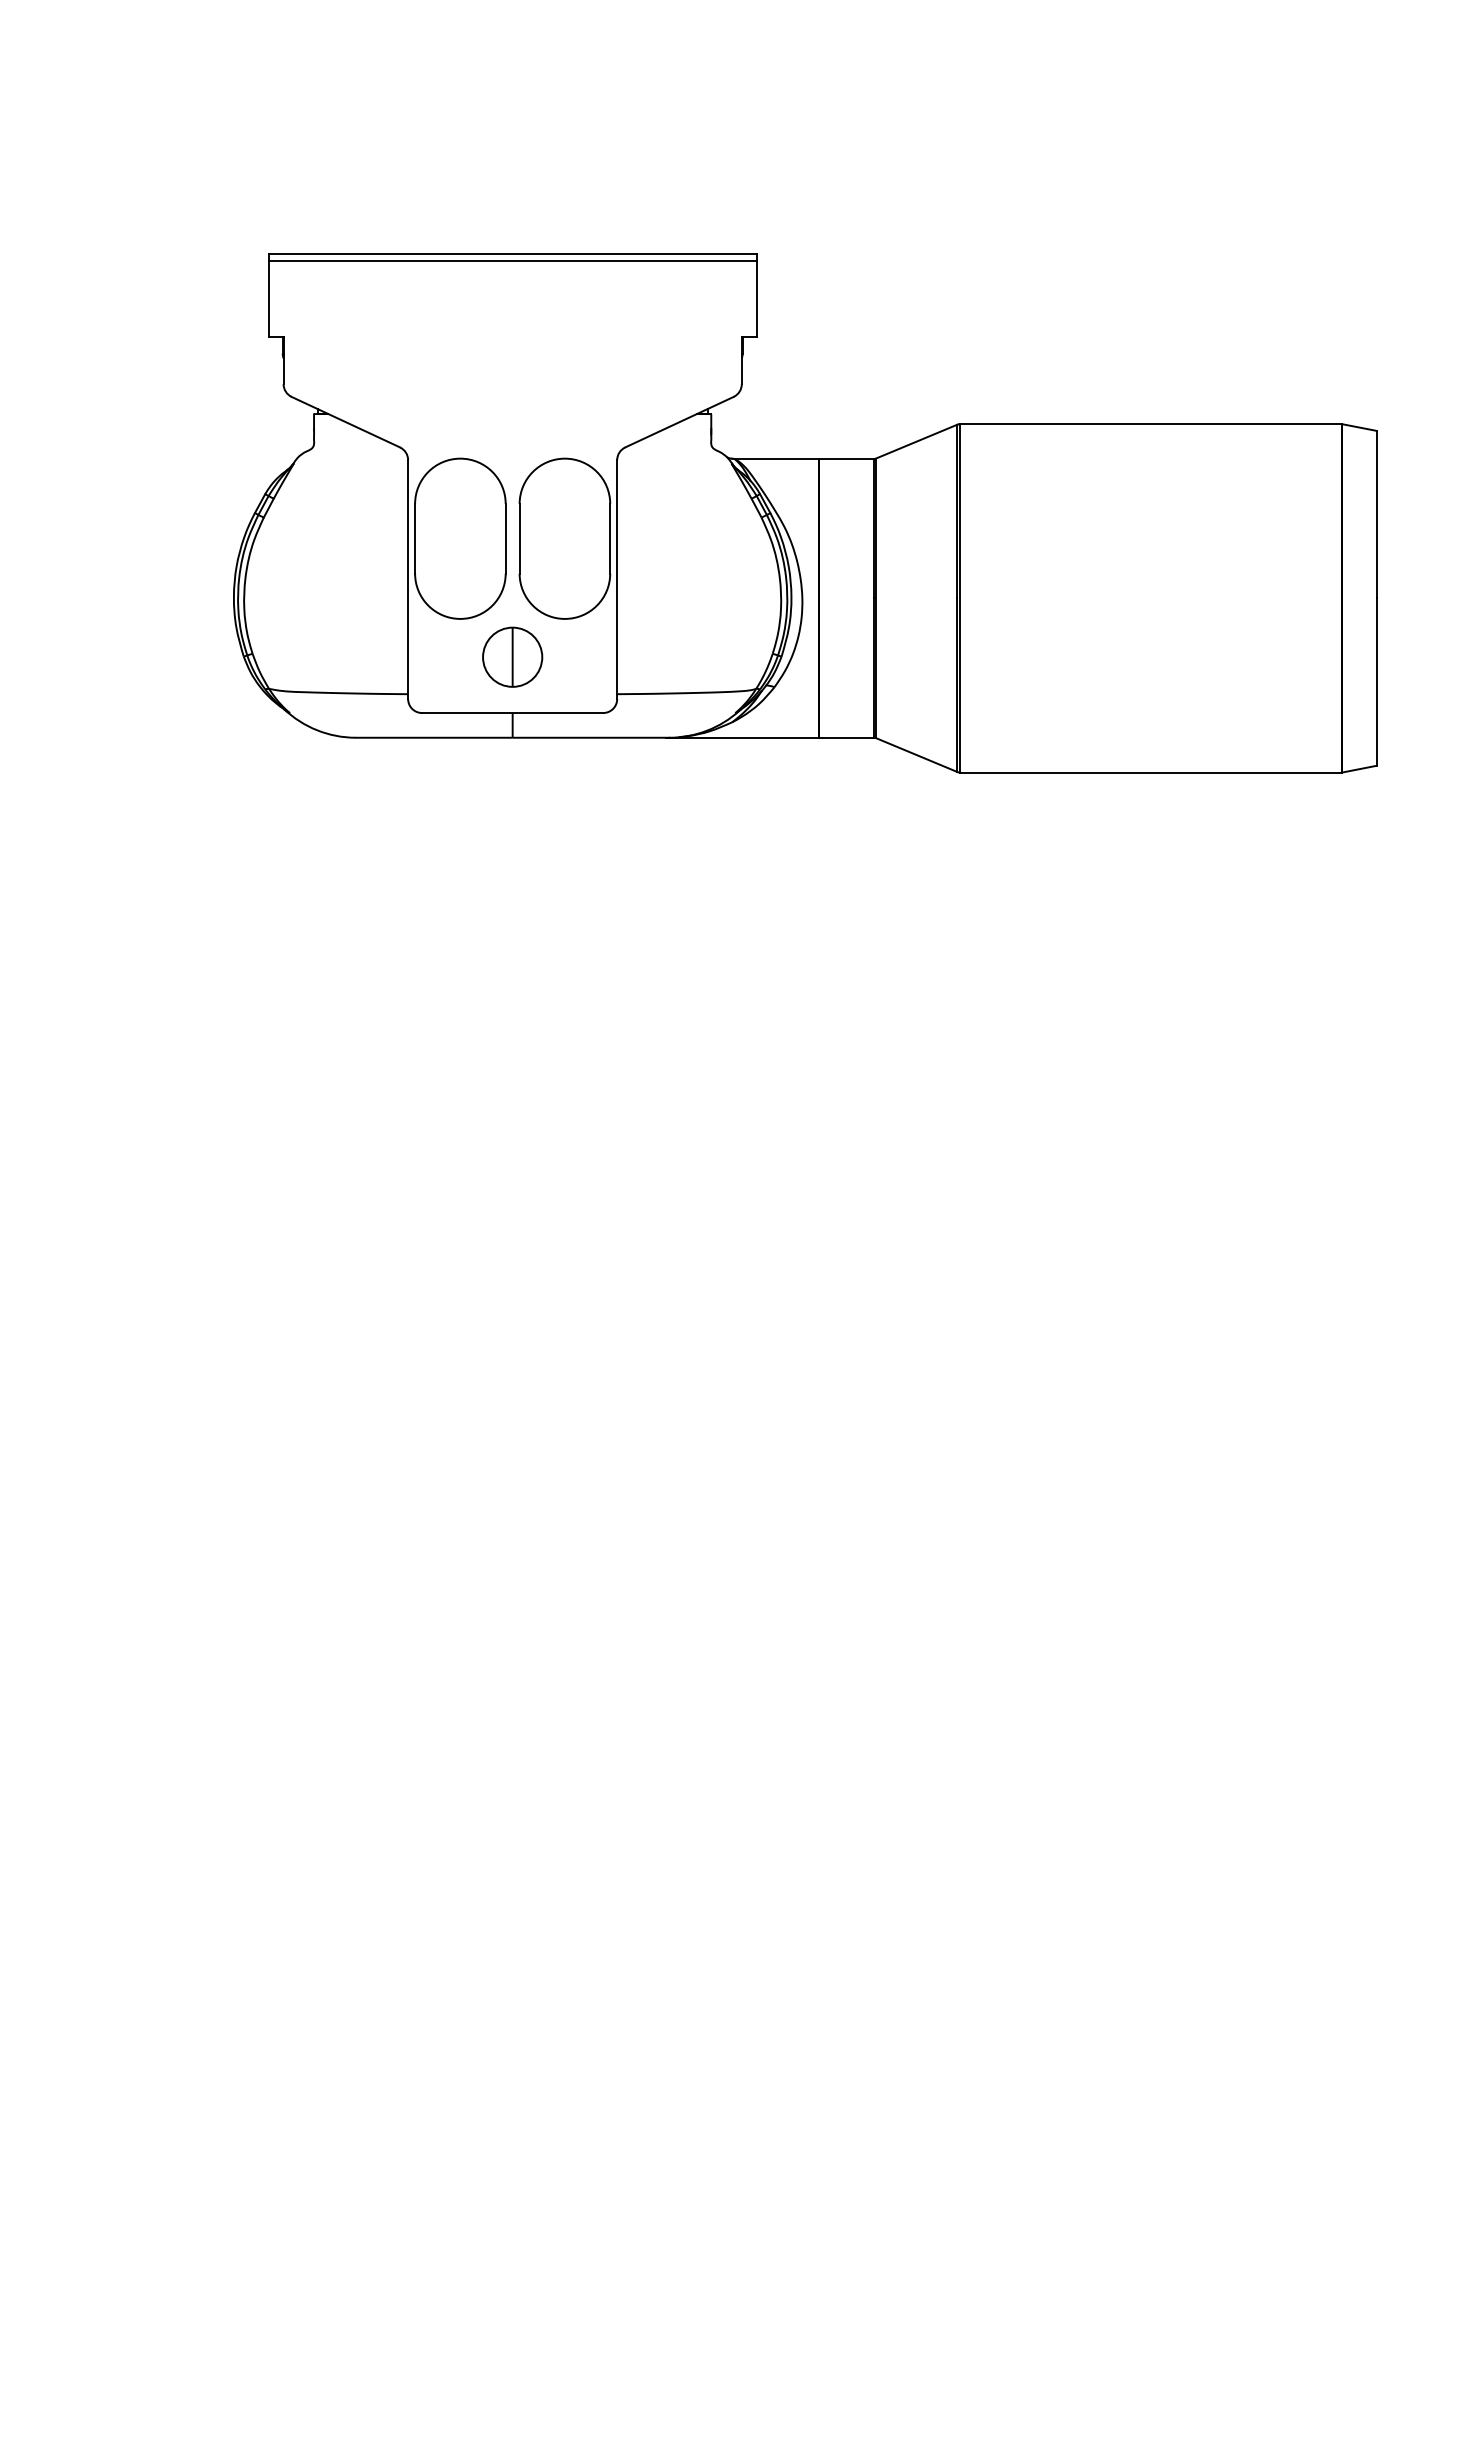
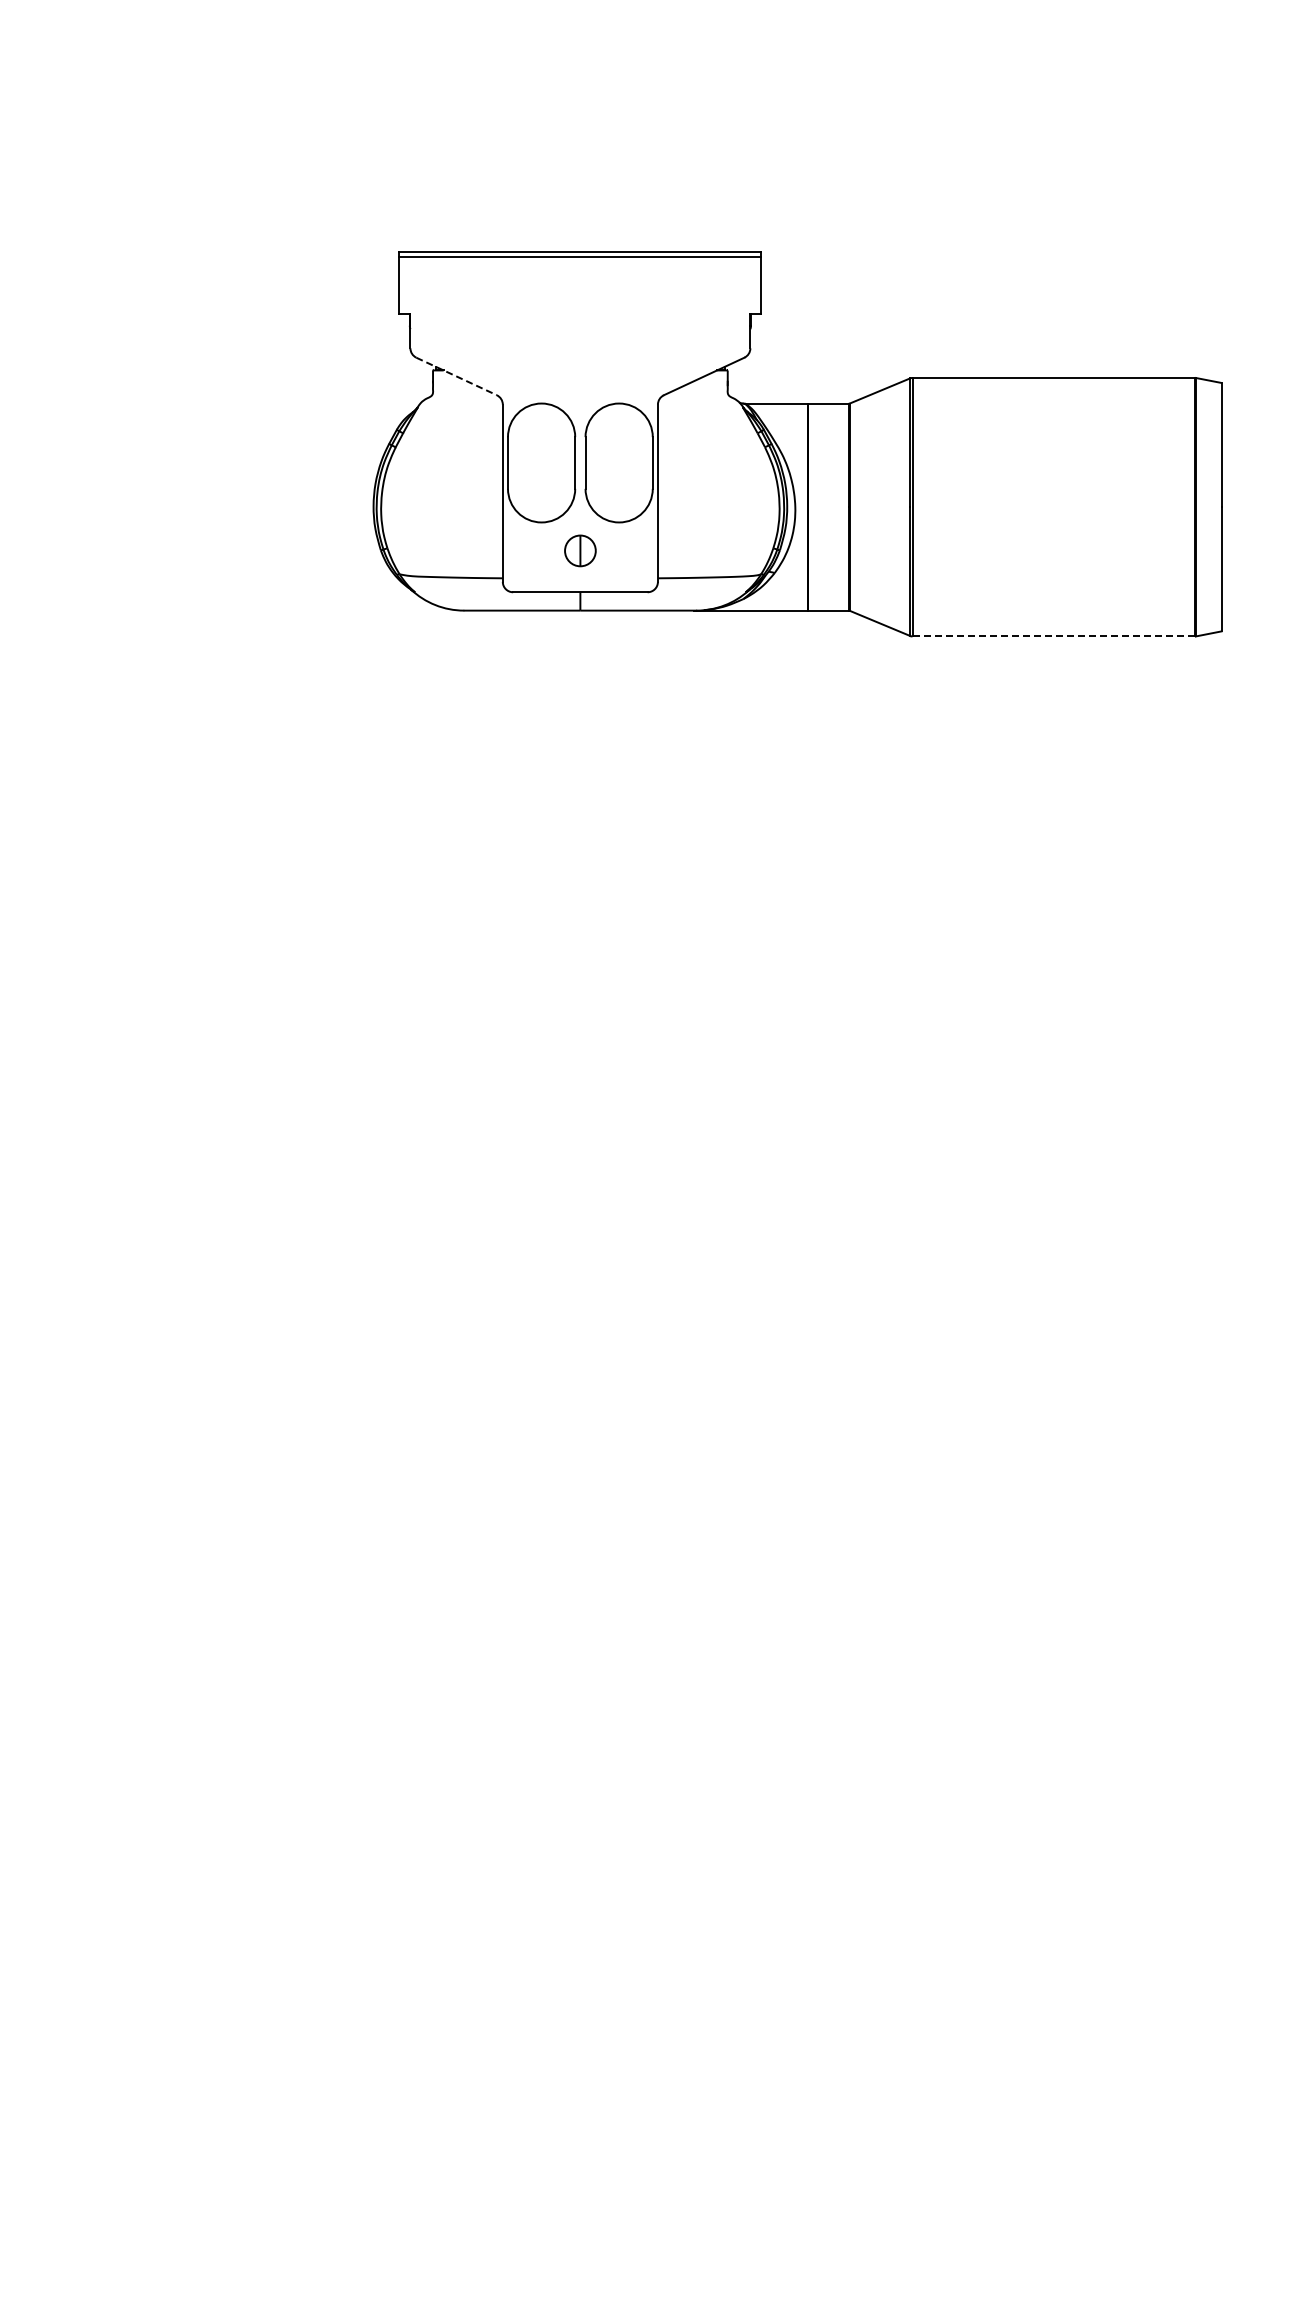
line: (347, 422) -> (457, 376), solid -> dashed
part: (512, 656) -> (580, 550), size x0.7
line: (1151, 772) -> (1054, 636), solid -> dashed

